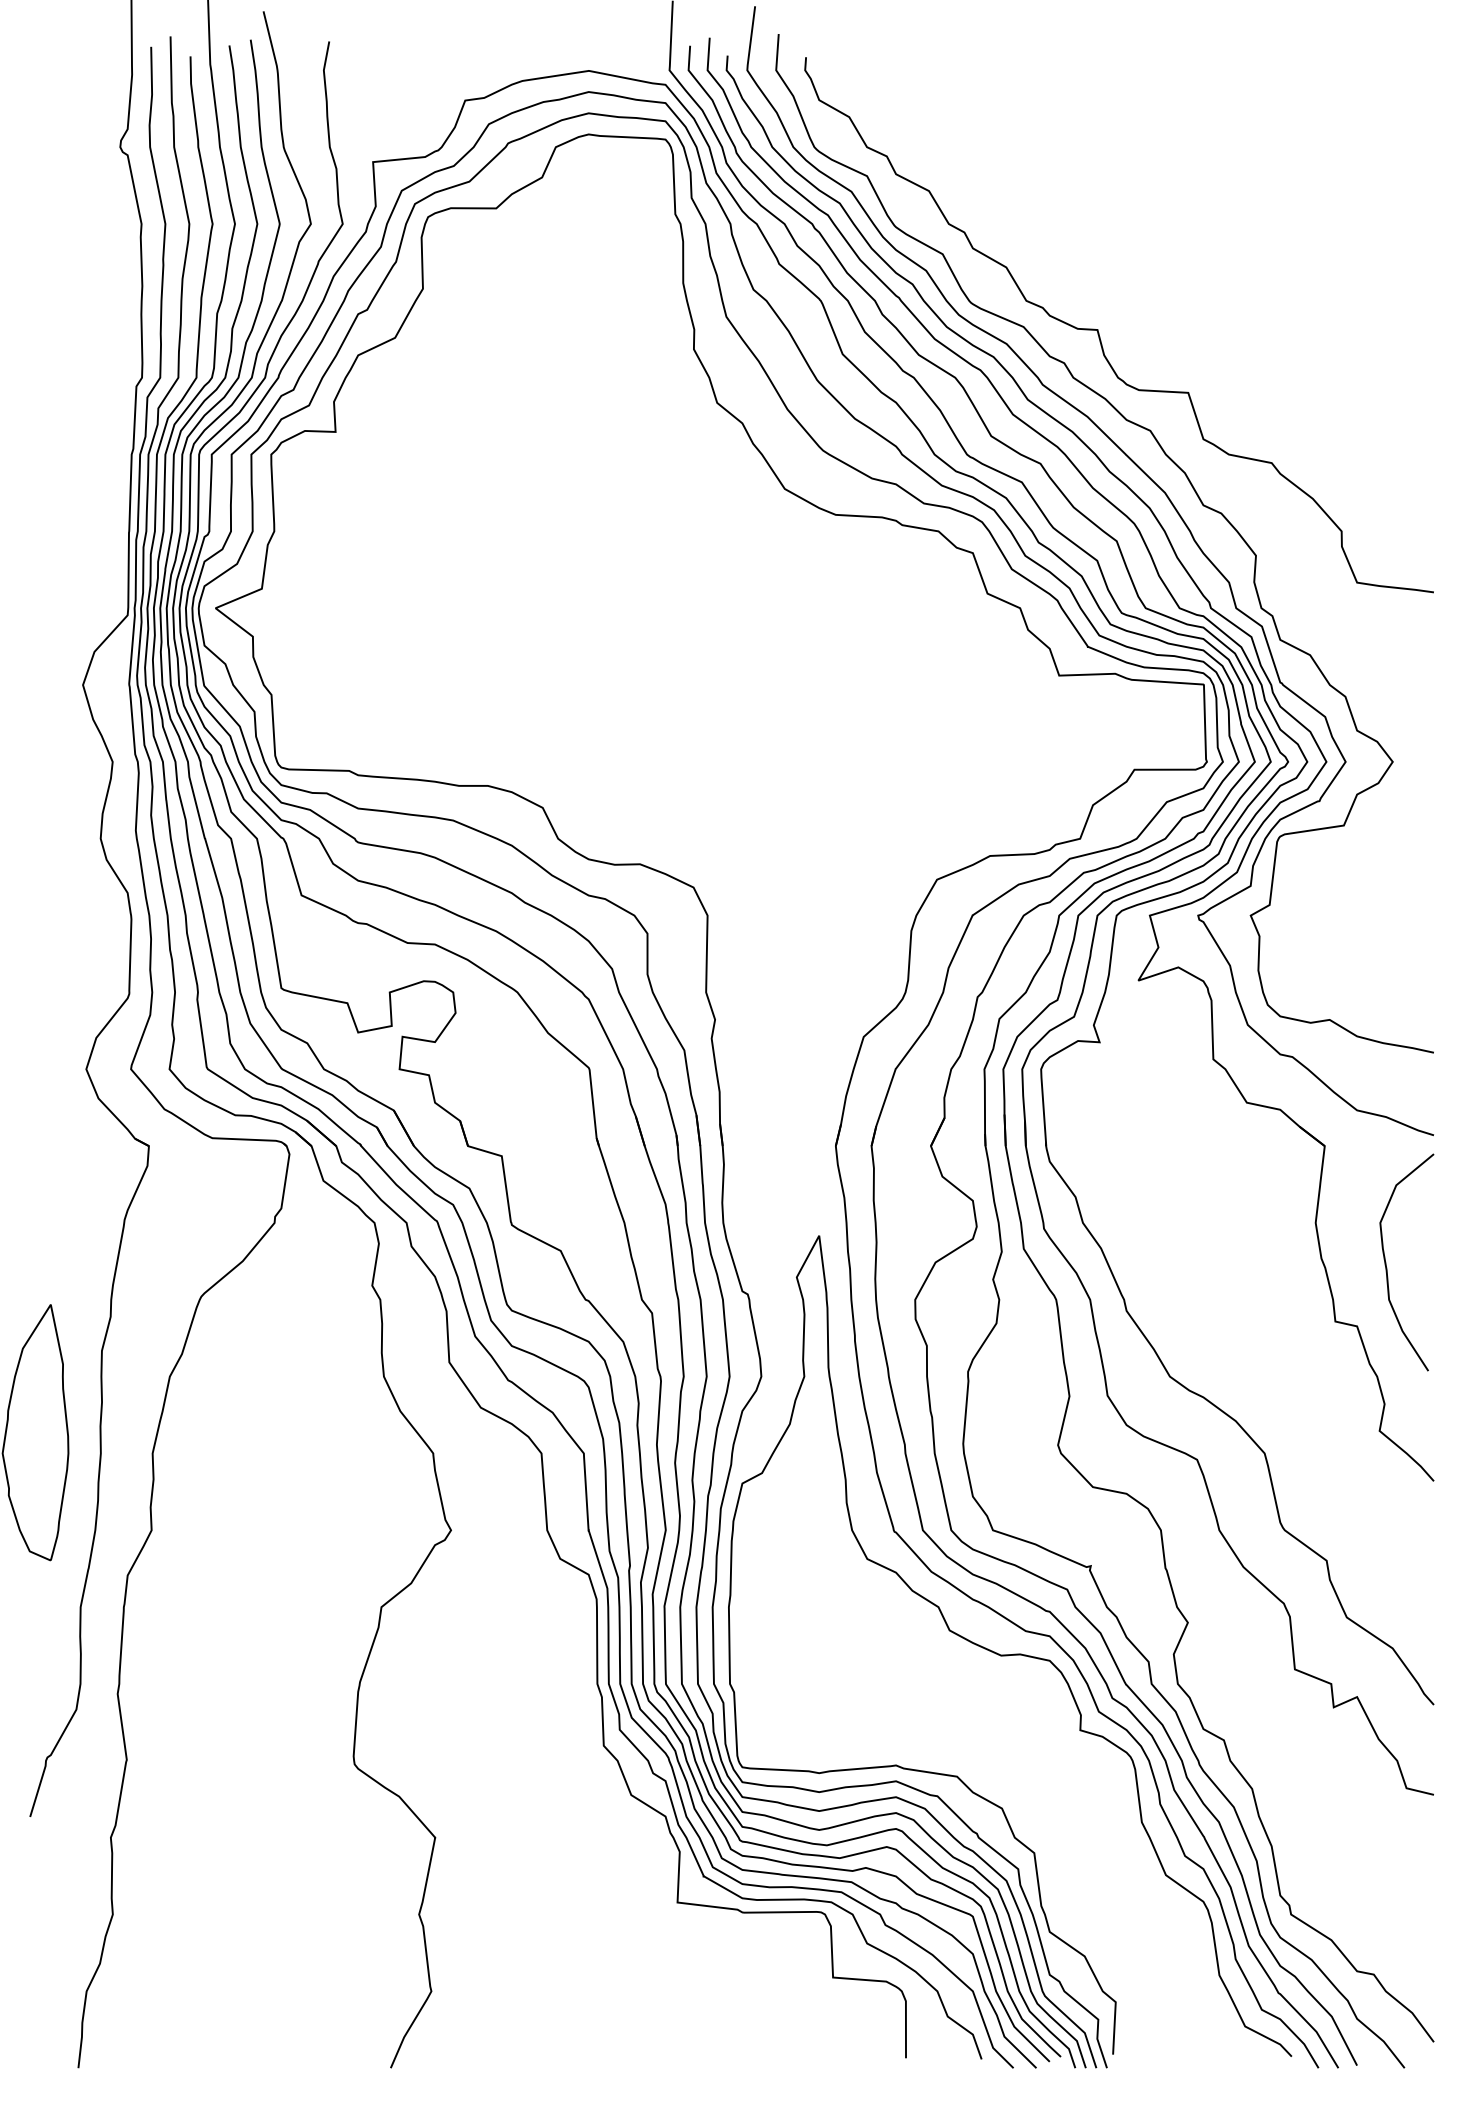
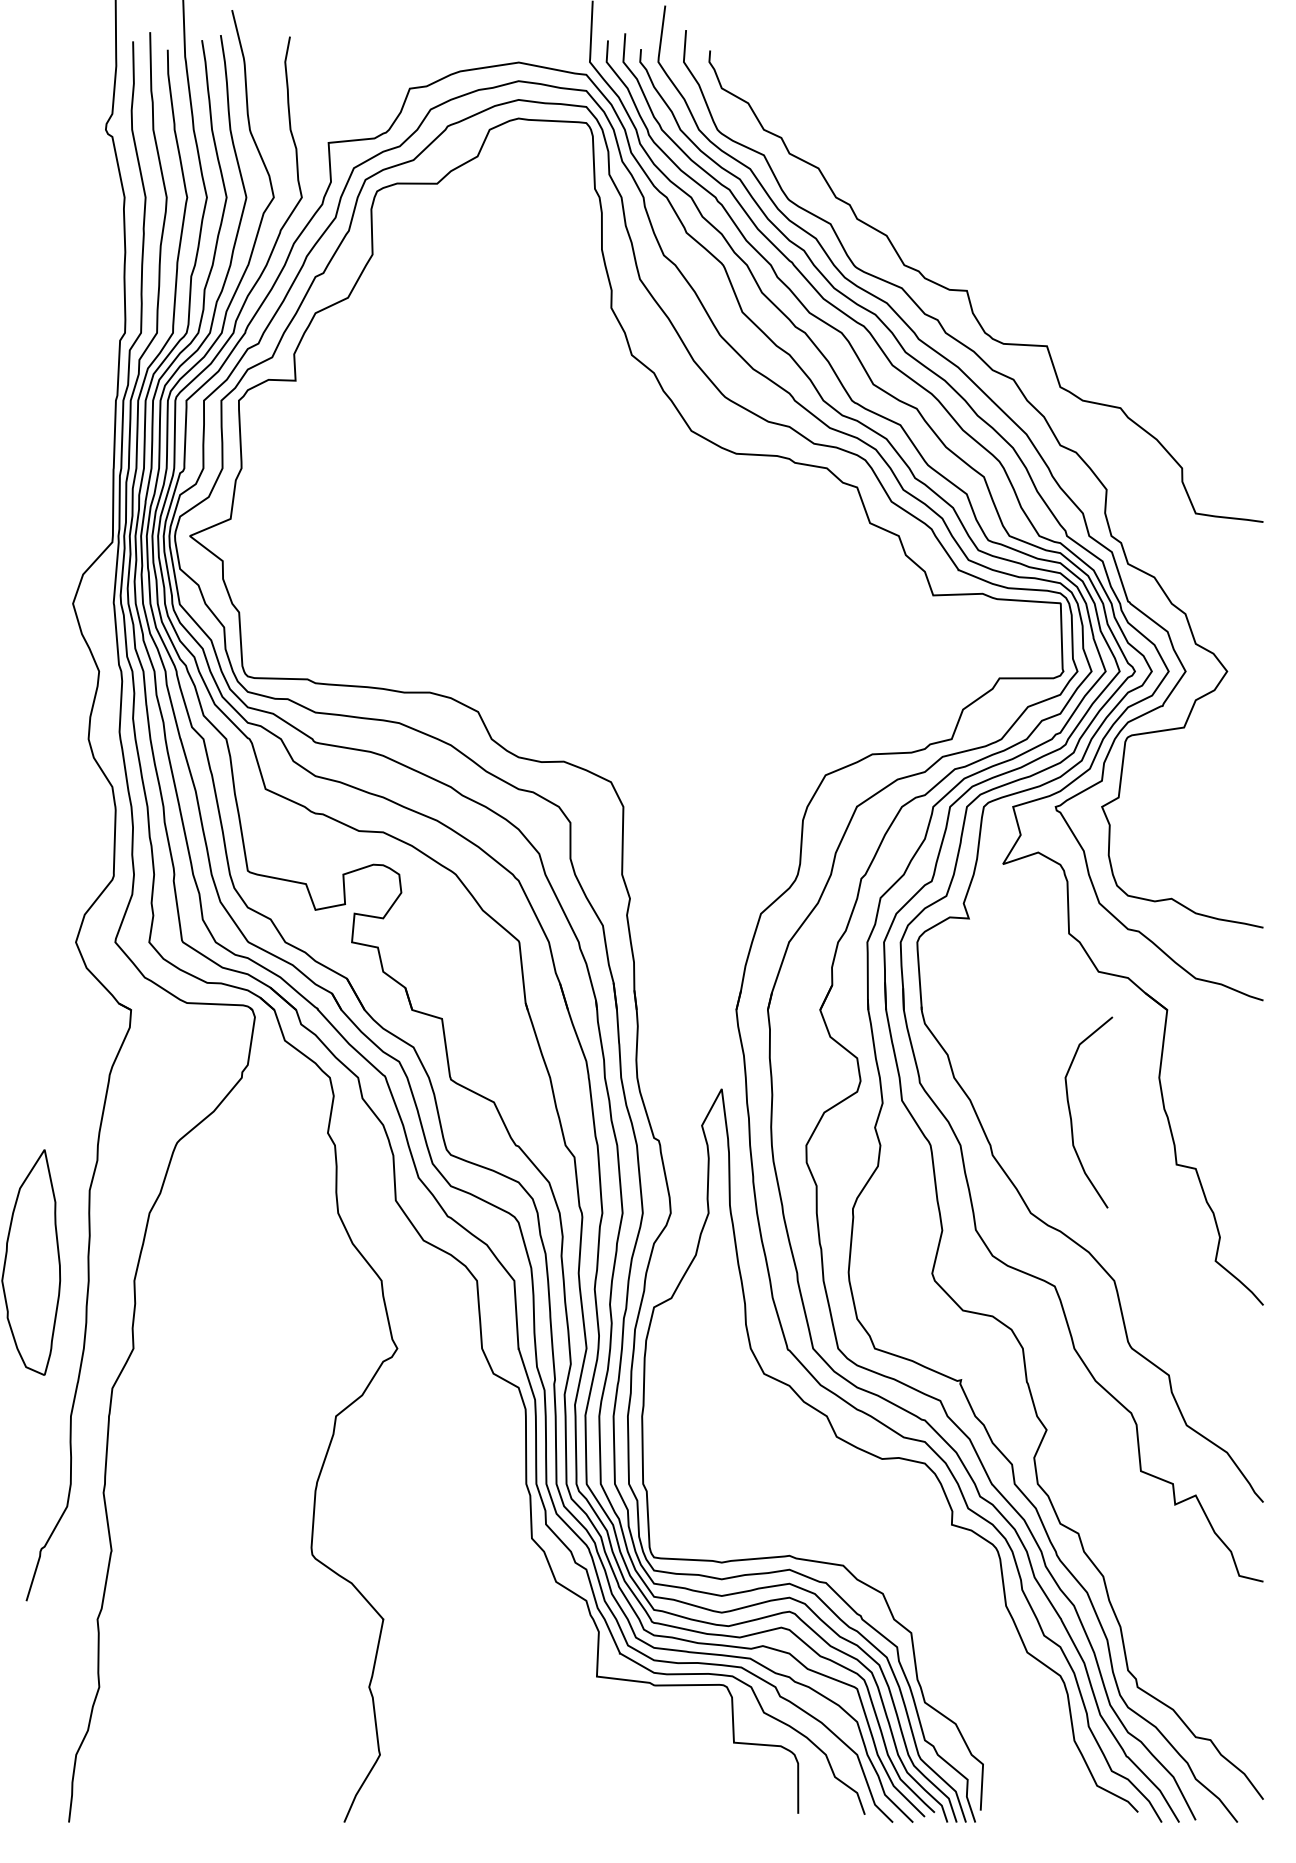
curve: (1387, 1267) -> (1071, 1116), moved

